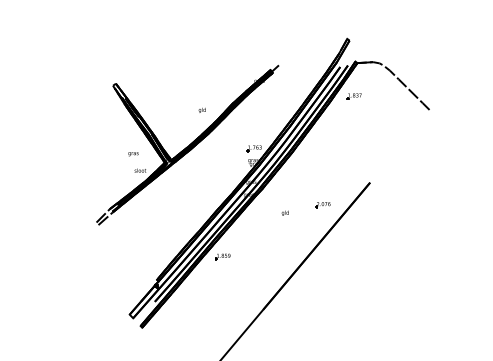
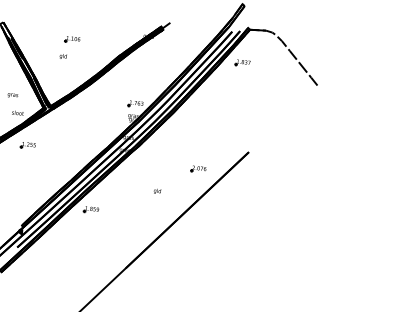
part: (184, 92) -> (71, 39), added
text: (201, 109) -> (62, 55), moved
part: (153, 201) -> (27, 145), added
text: (284, 212) -> (156, 190), moved

